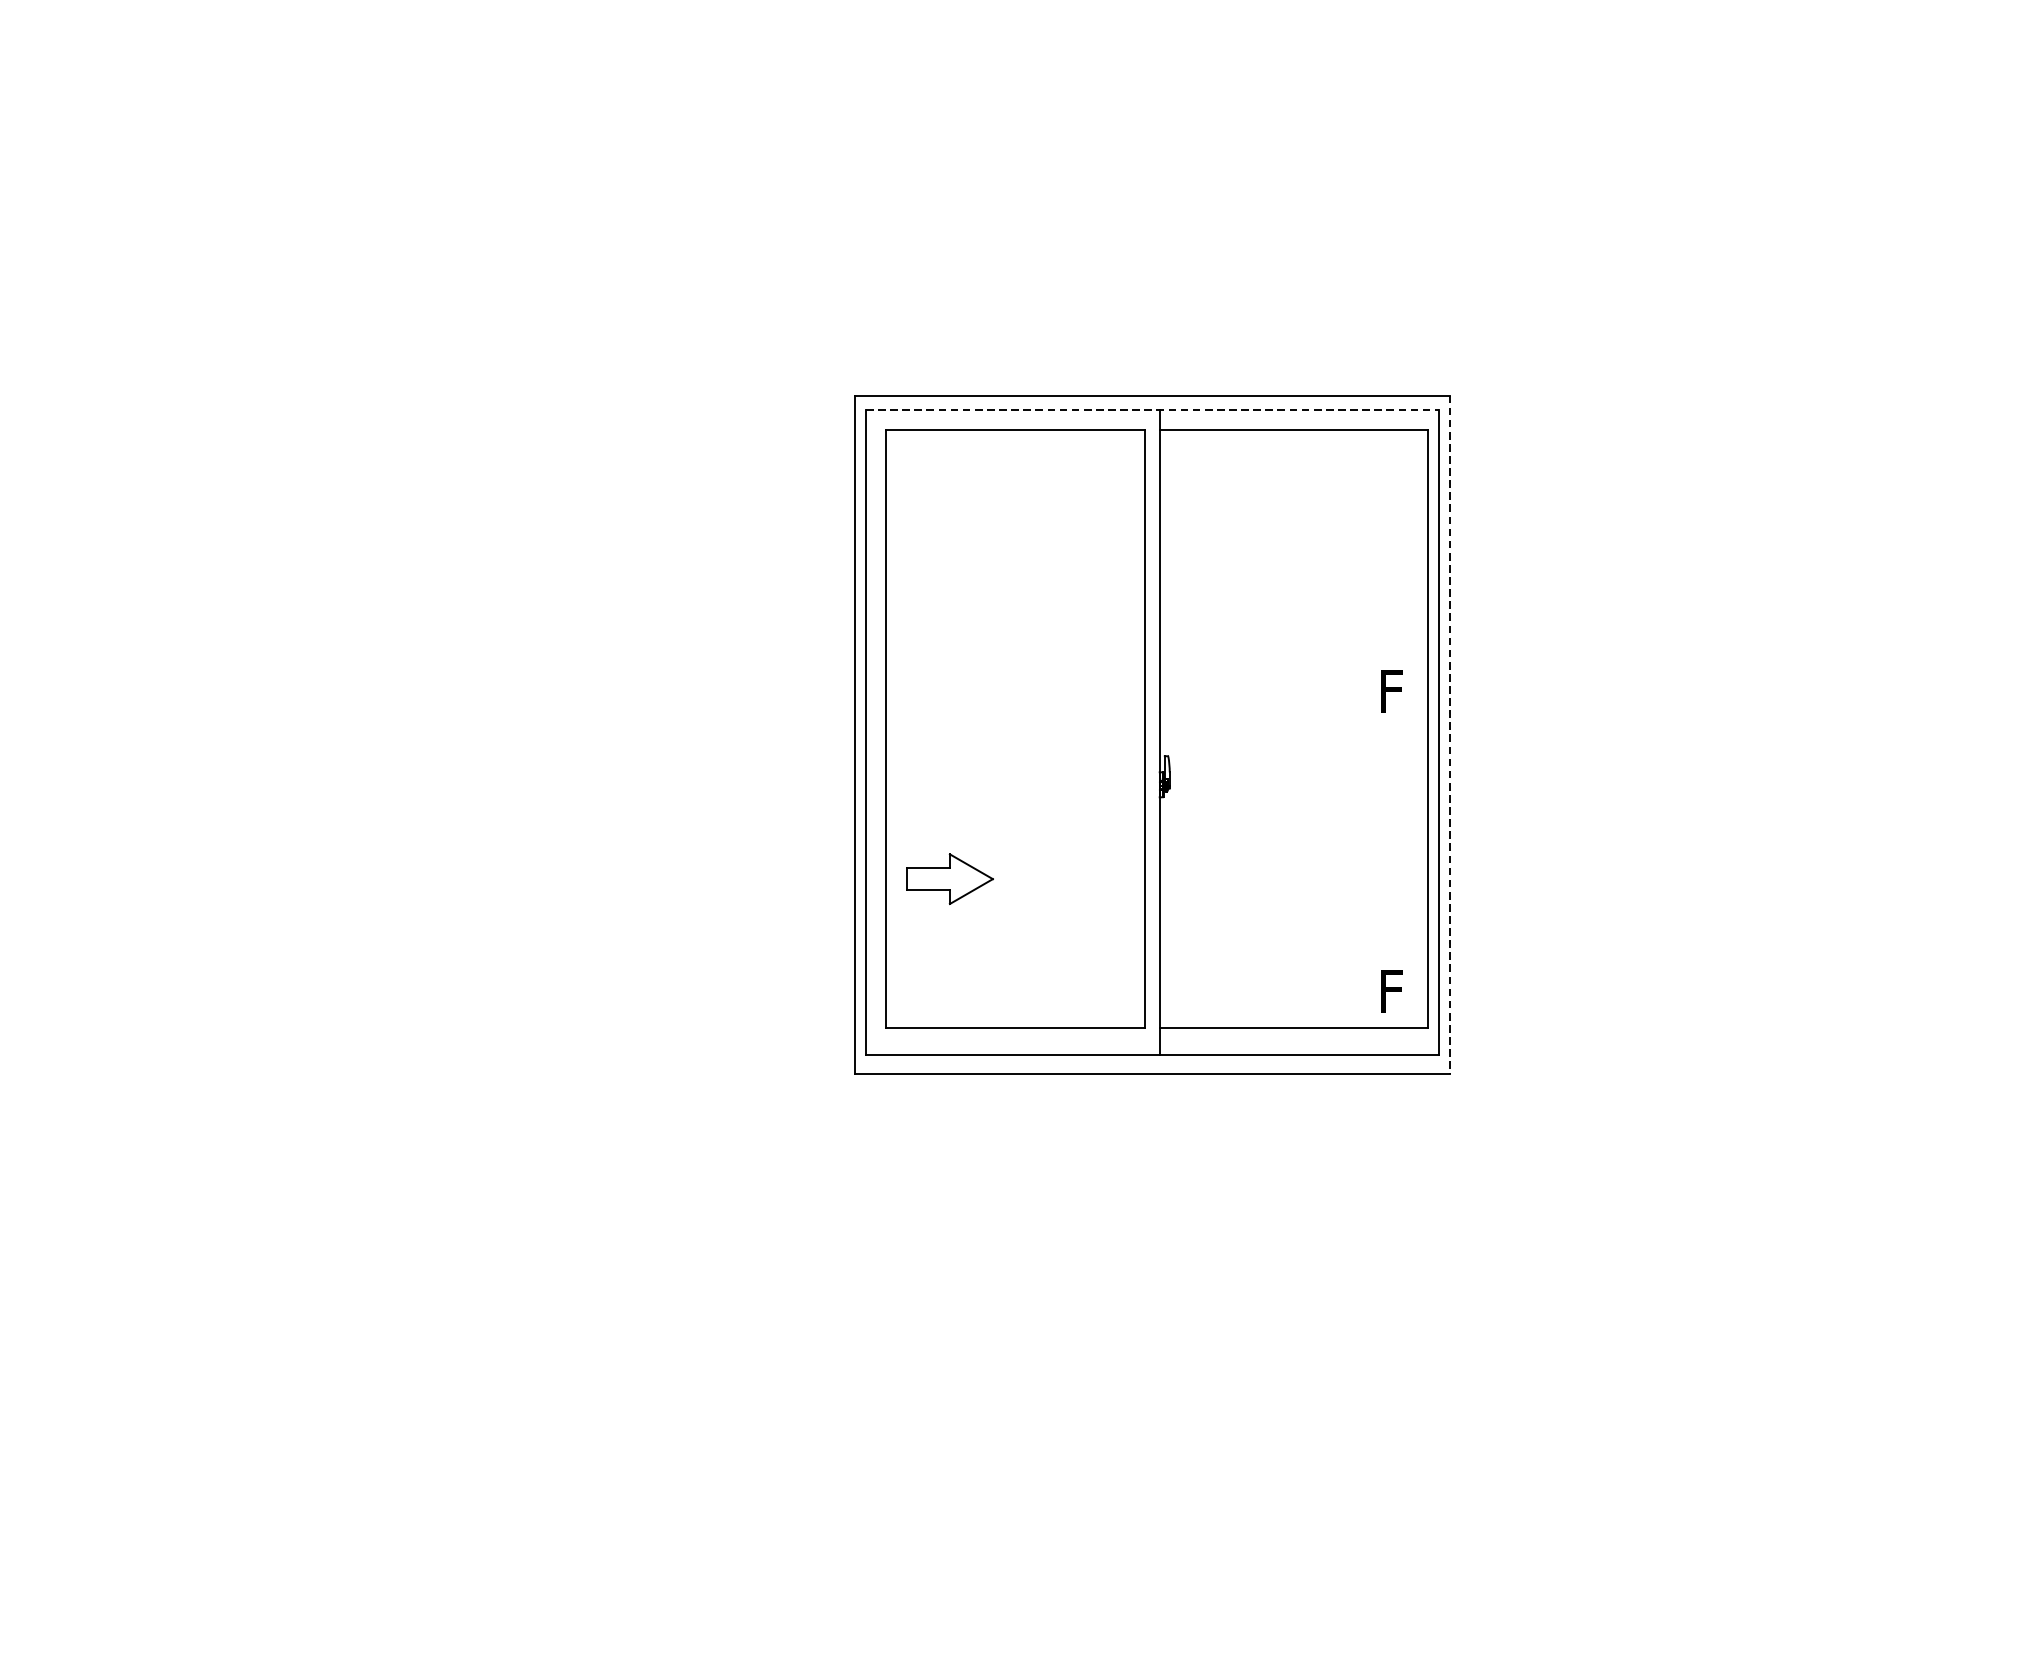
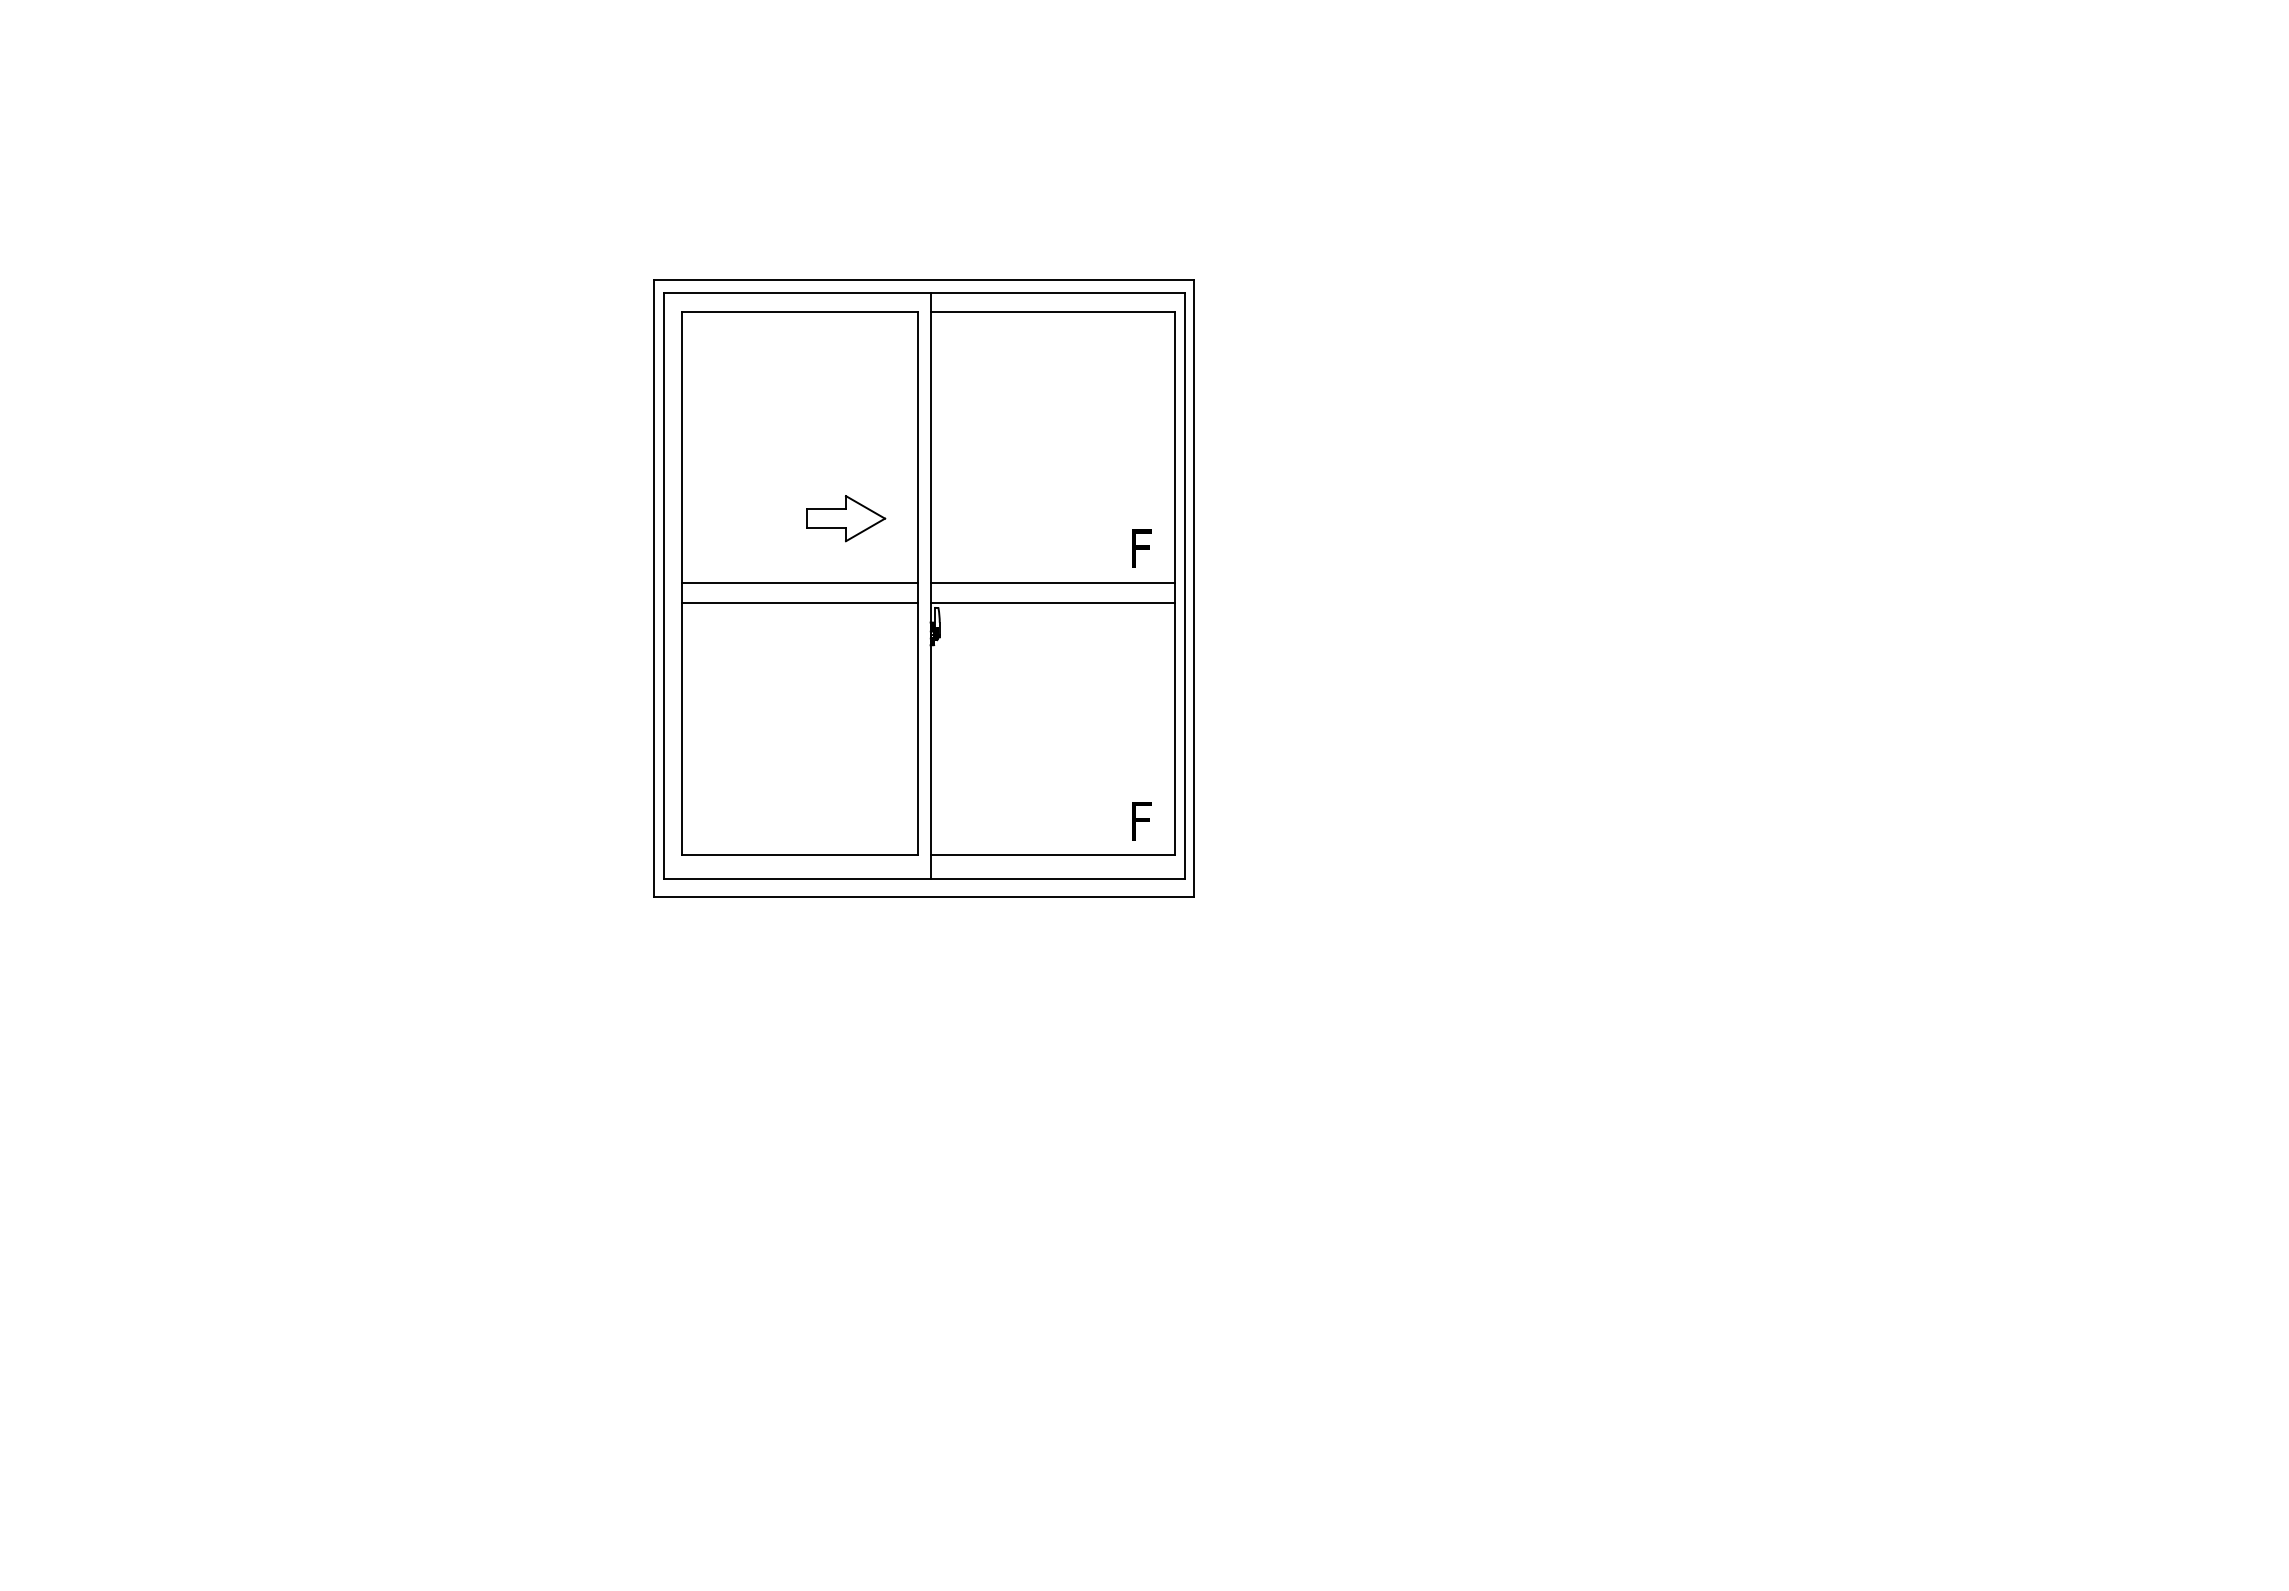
line: (1152, 410) -> (924, 293), dashed -> solid
line: (1015, 728) -> (799, 582), added
line: (1293, 728) -> (1052, 582), added
line: (1450, 734) -> (1194, 588), dashed -> solid
line: (1015, 750) -> (799, 602), added
line: (1293, 750) -> (1052, 602), added
part: (950, 878) -> (846, 518), moved

